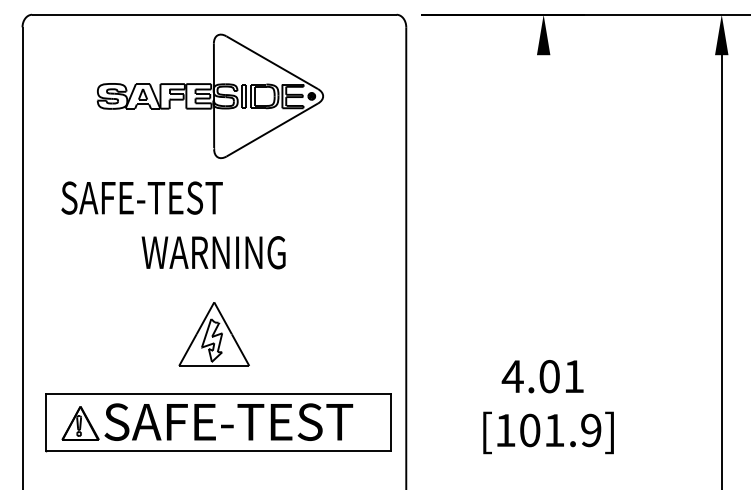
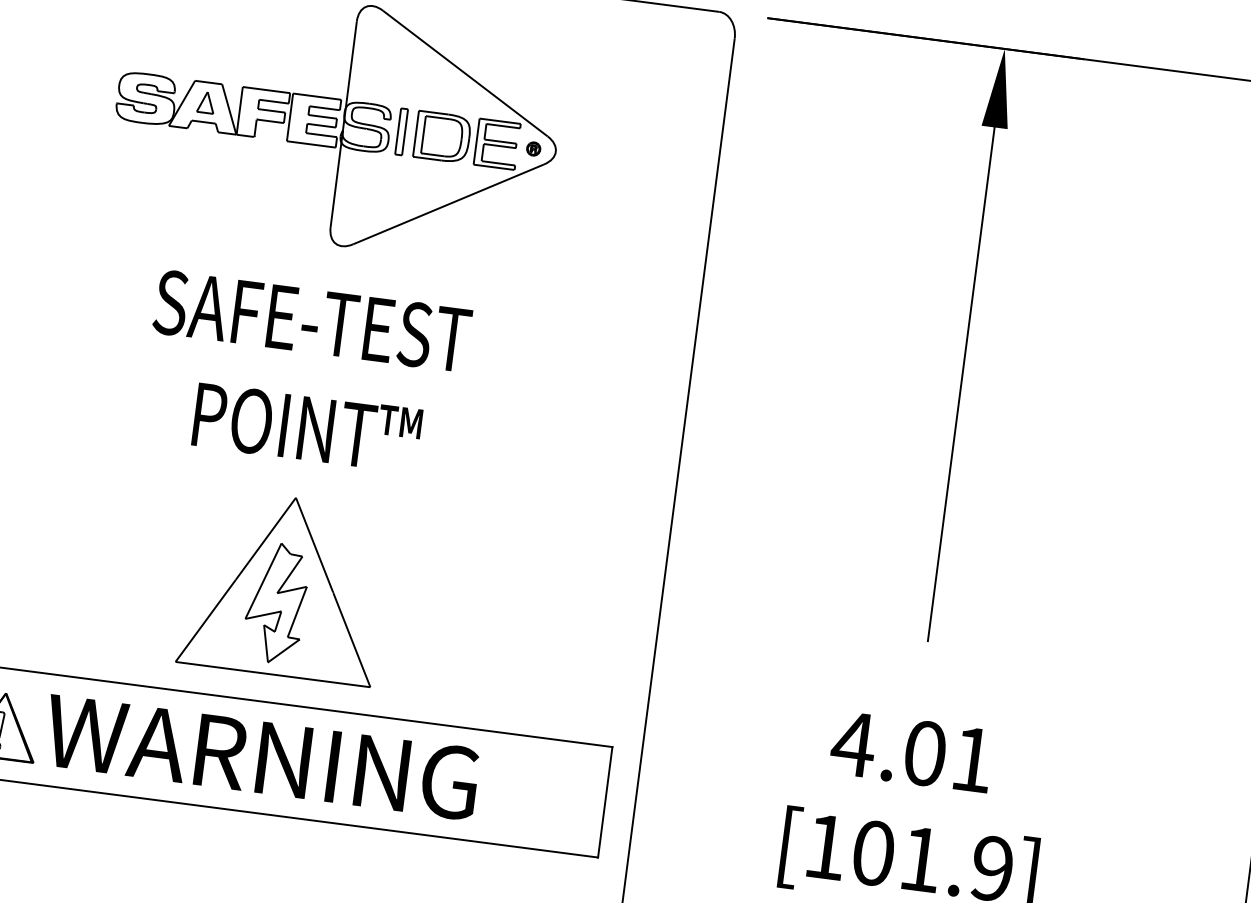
line: (543, 187) -> (960, 384), added
text: (141, 197) -> (311, 319), moved
text: (213, 252) -> (303, 427), WARNING -> POINT™
part: (213, 334) -> (282, 586), size x1.43
text: (228, 421) -> (289, 759), SAFE-TEST -> WARNING

